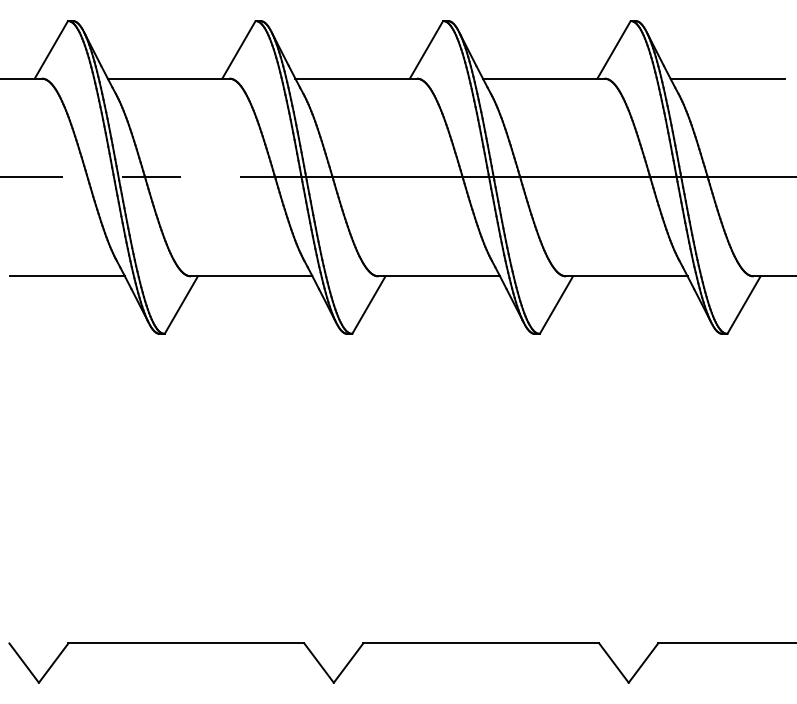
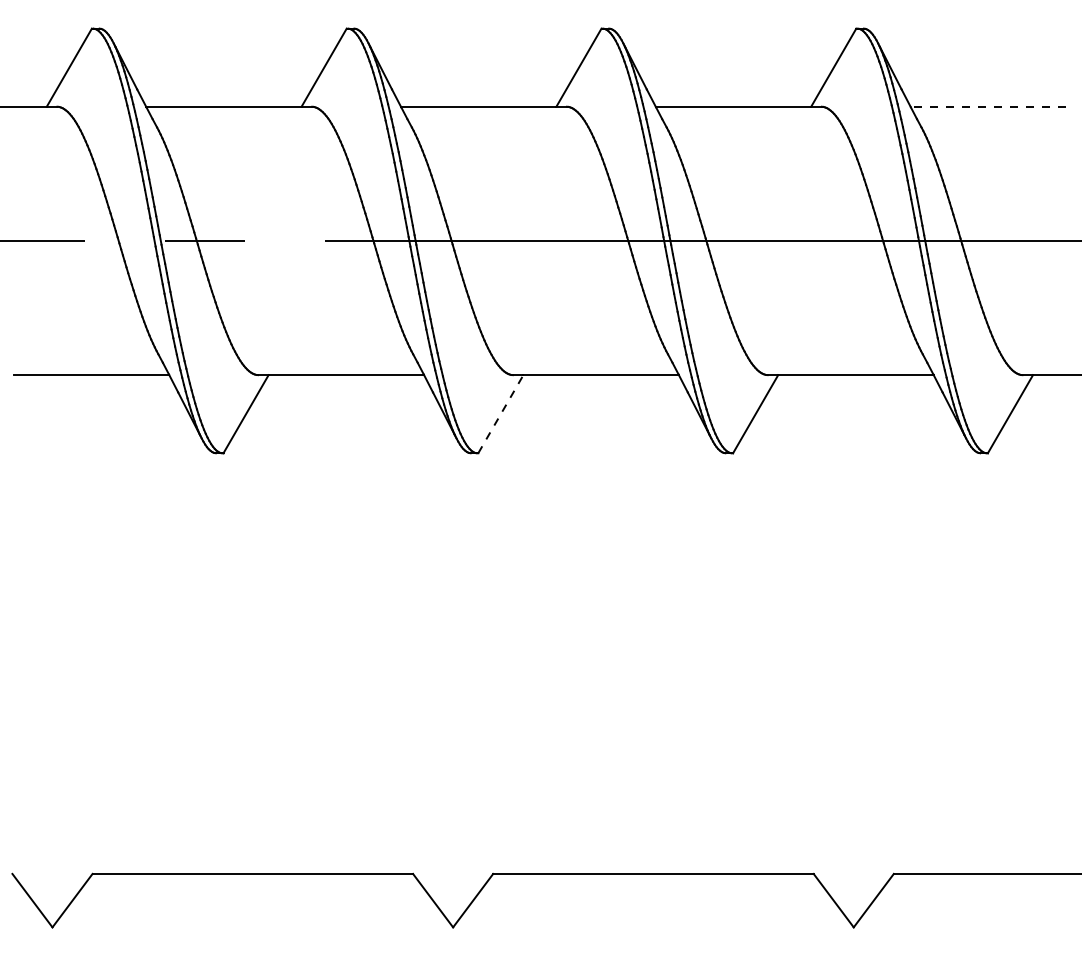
line: (727, 78) -> (988, 106), solid -> dashed
line: (369, 304) -> (501, 413), solid -> dashed

